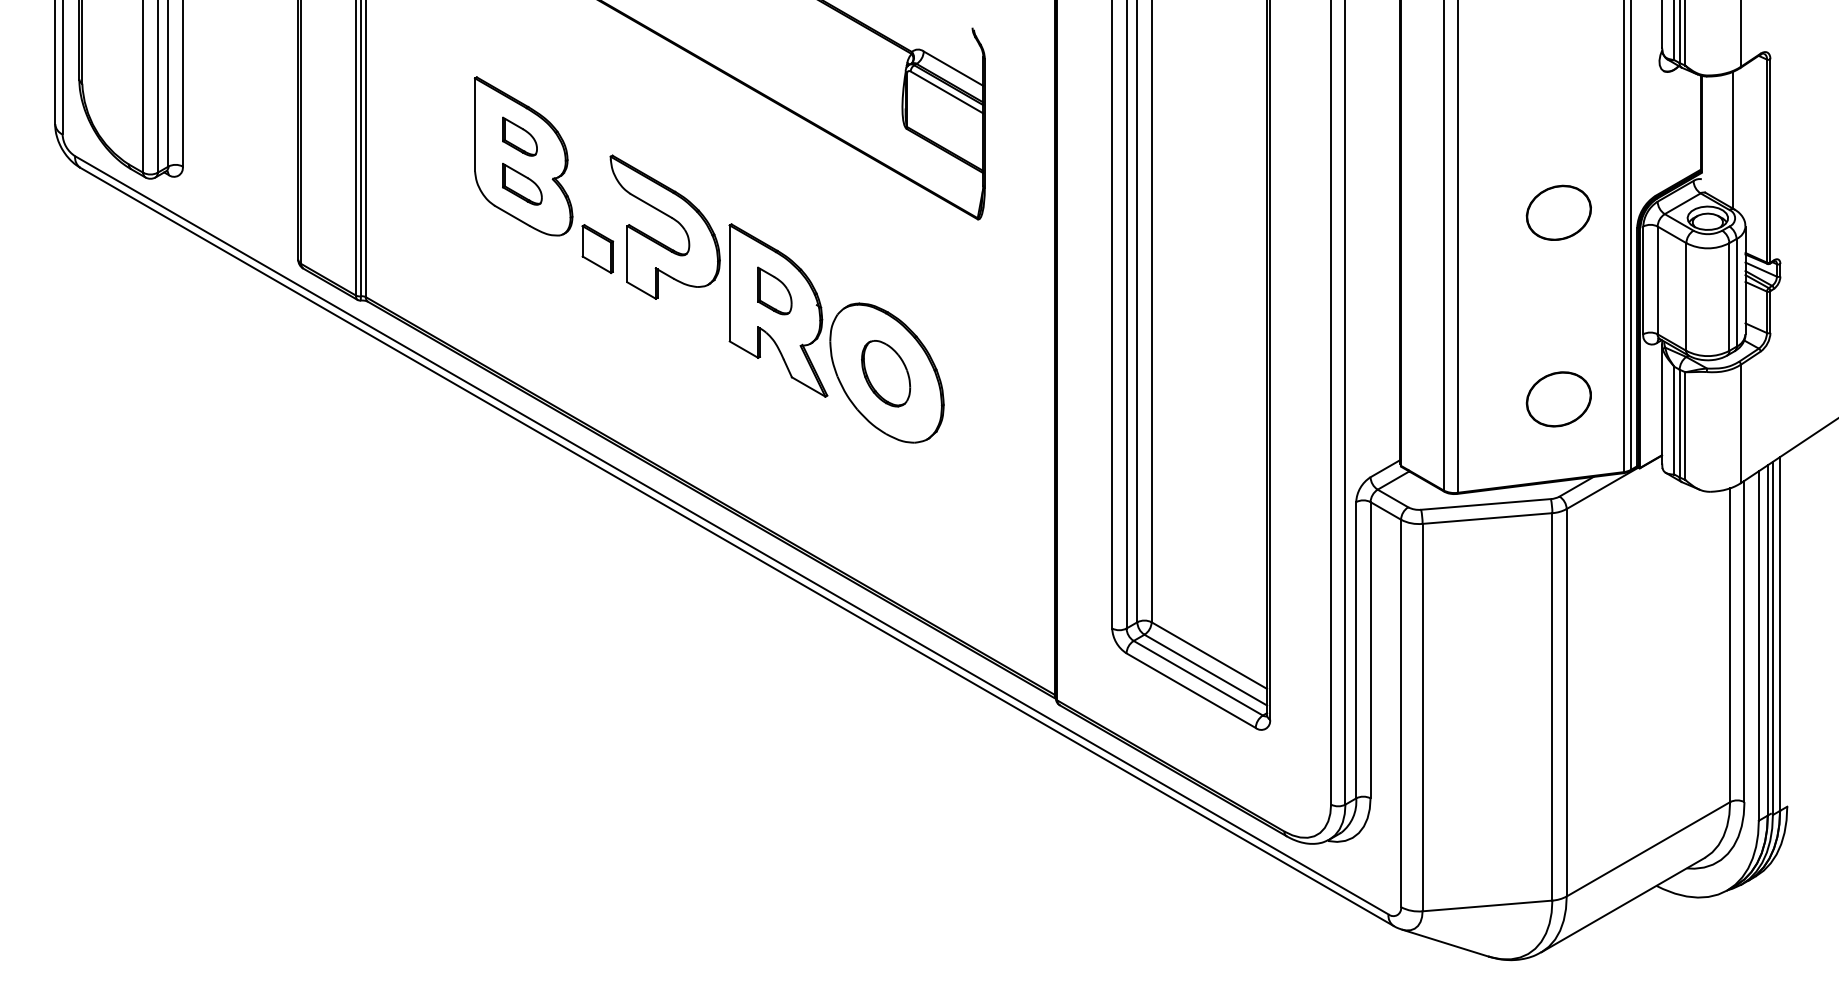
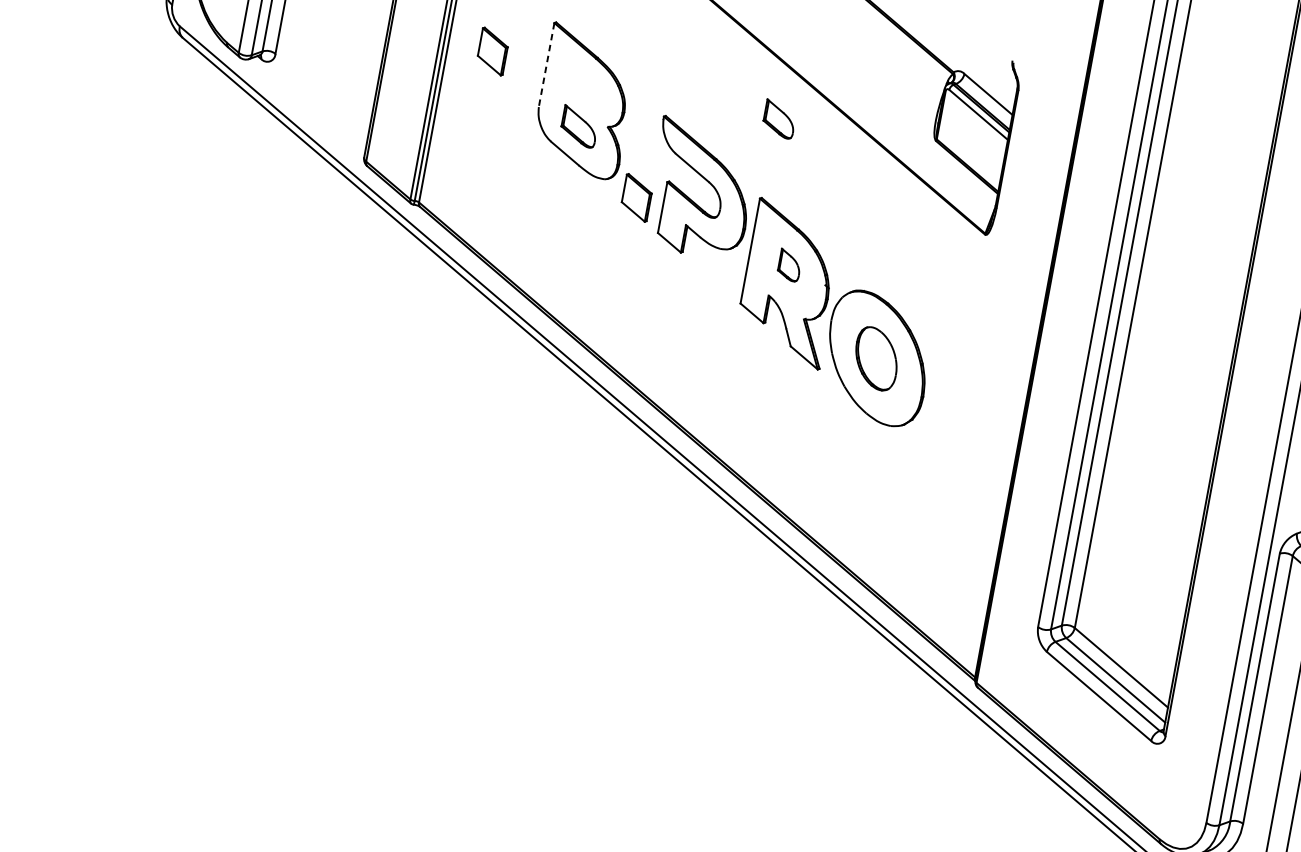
part: (414, 120) -> (492, 51), added
line: (475, 125) -> (546, 65), solid -> dashed
part: (519, 136) -> (779, 119), moved
part: (774, 290) -> (789, 264), size x0.7

